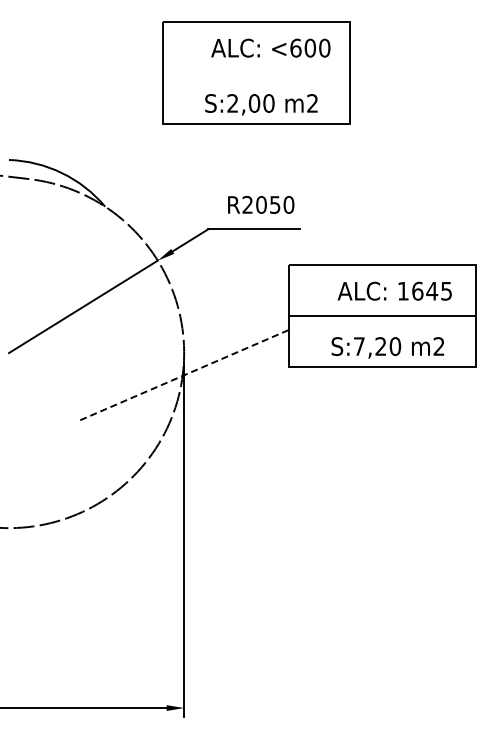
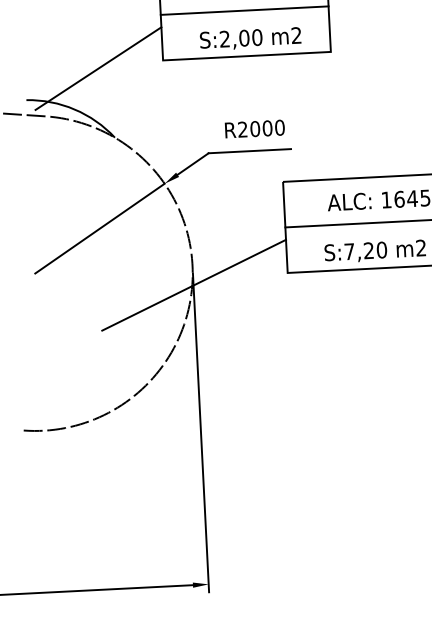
line: (256, 72) -> (244, 10), added
line: (90, 128) -> (98, 68), added
text: (274, 204) -> (266, 128), R2050 -> R2000
line: (184, 375) -> (193, 285), dashed -> solid

